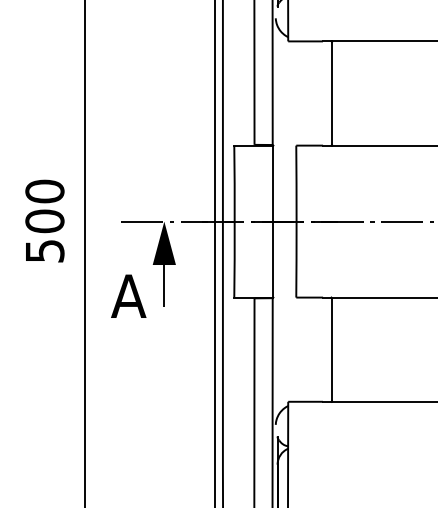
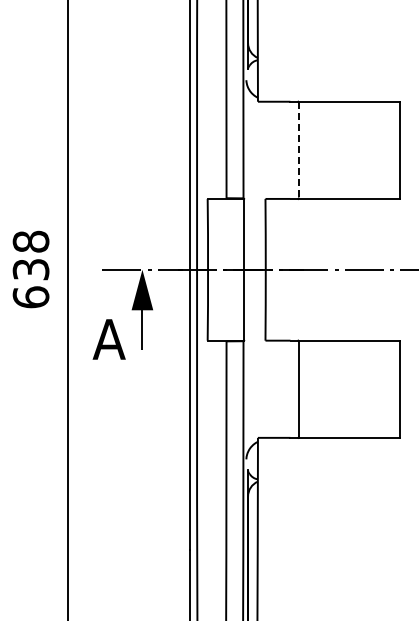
line: (331, 93) -> (298, 150), solid -> dashed
text: (44, 221) -> (30, 269), 500 -> 638

